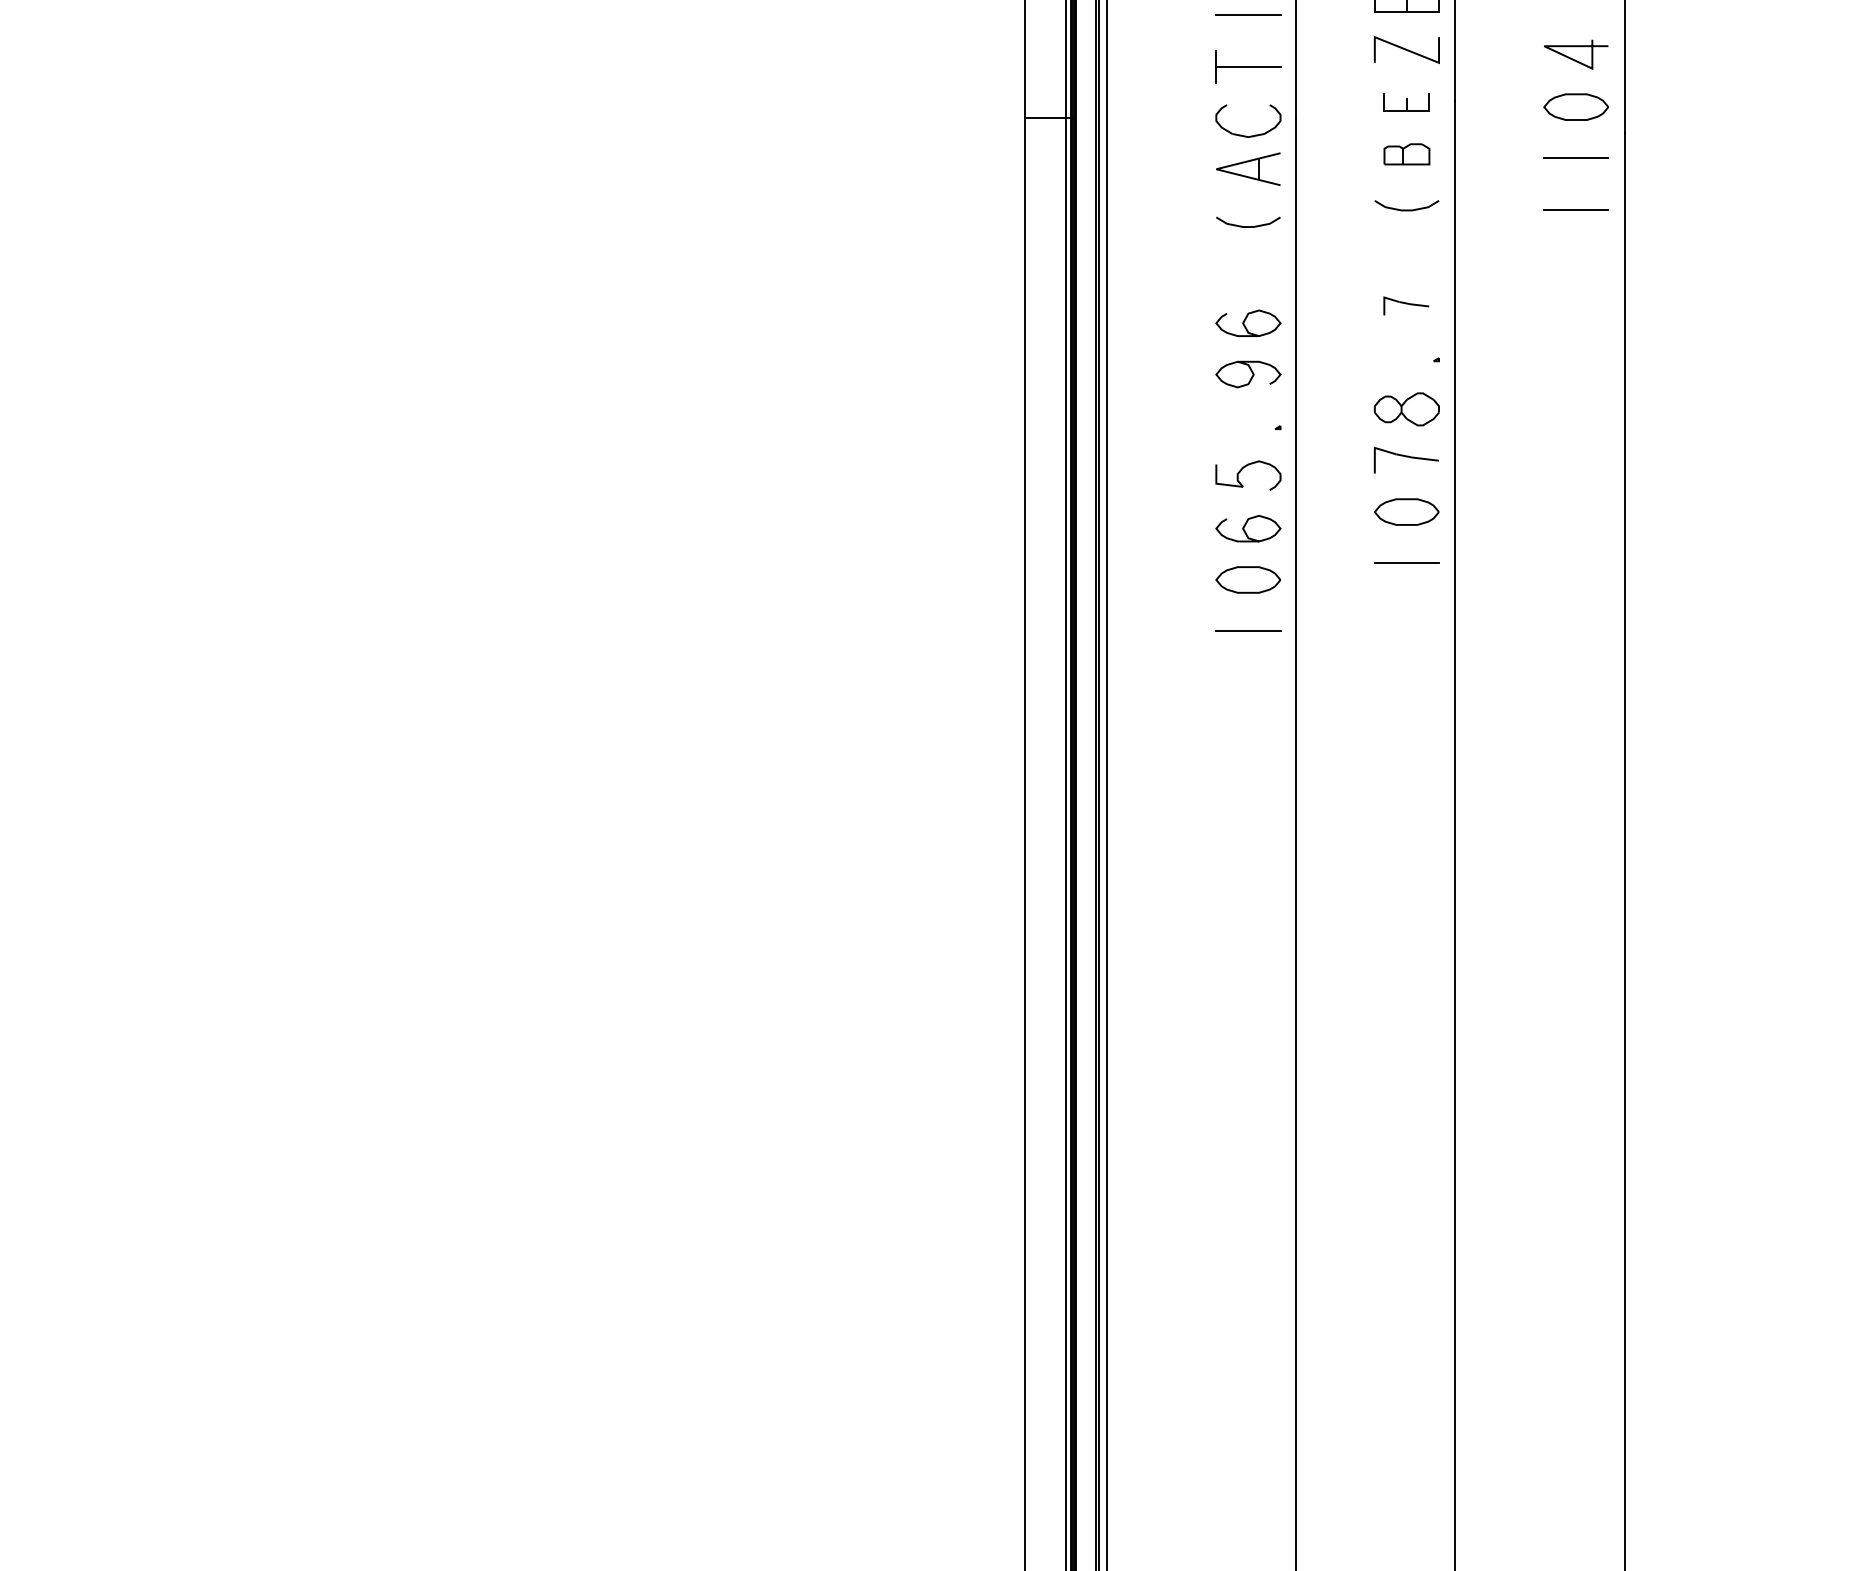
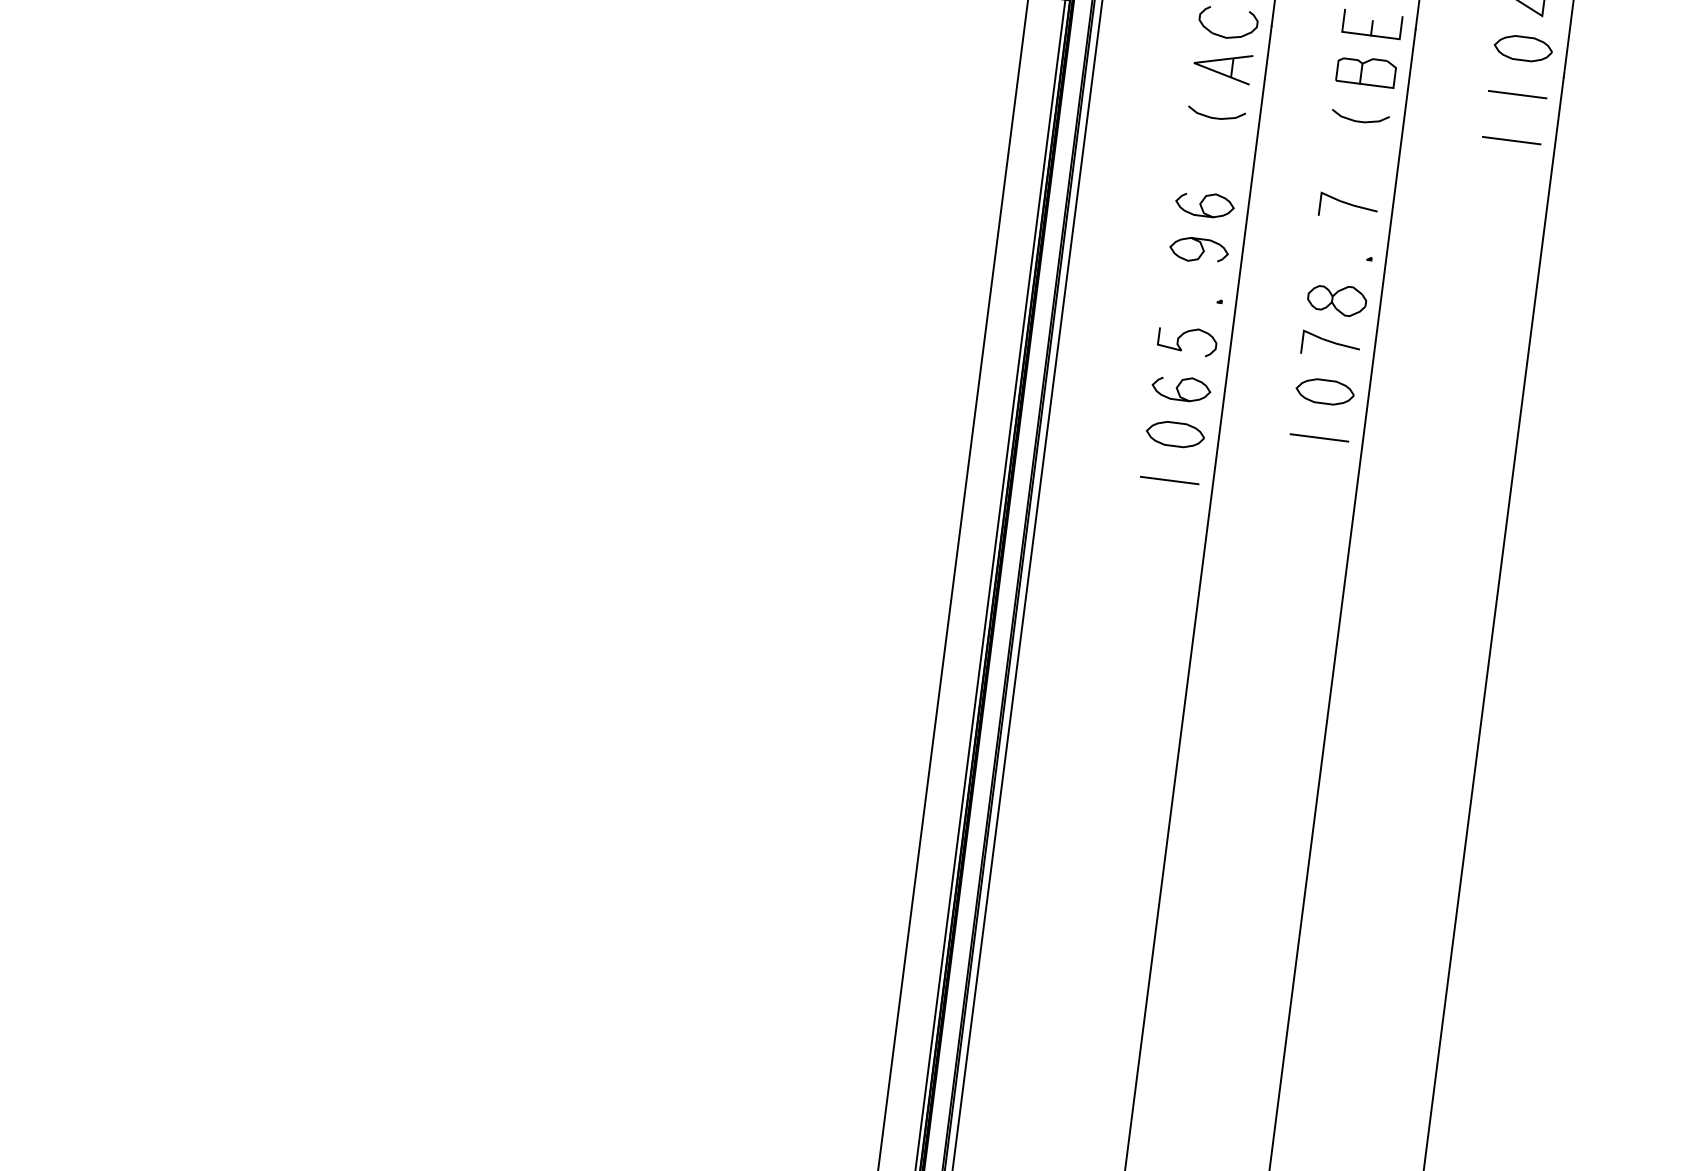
part: (1406, 101) -> (1372, 24), size x1.43
part: (1406, 154) -> (1365, 71), size x1.43
part: (1406, 305) -> (1348, 206), size x1.43

